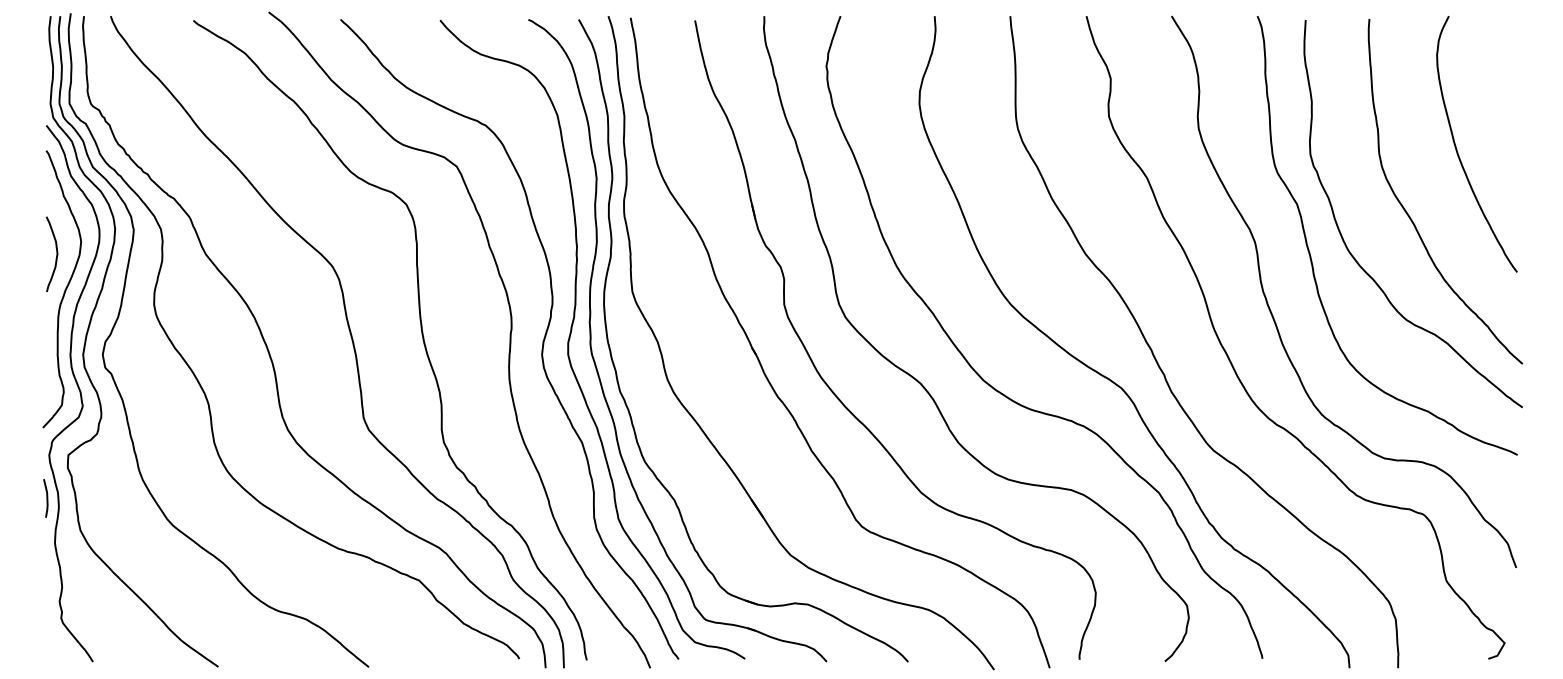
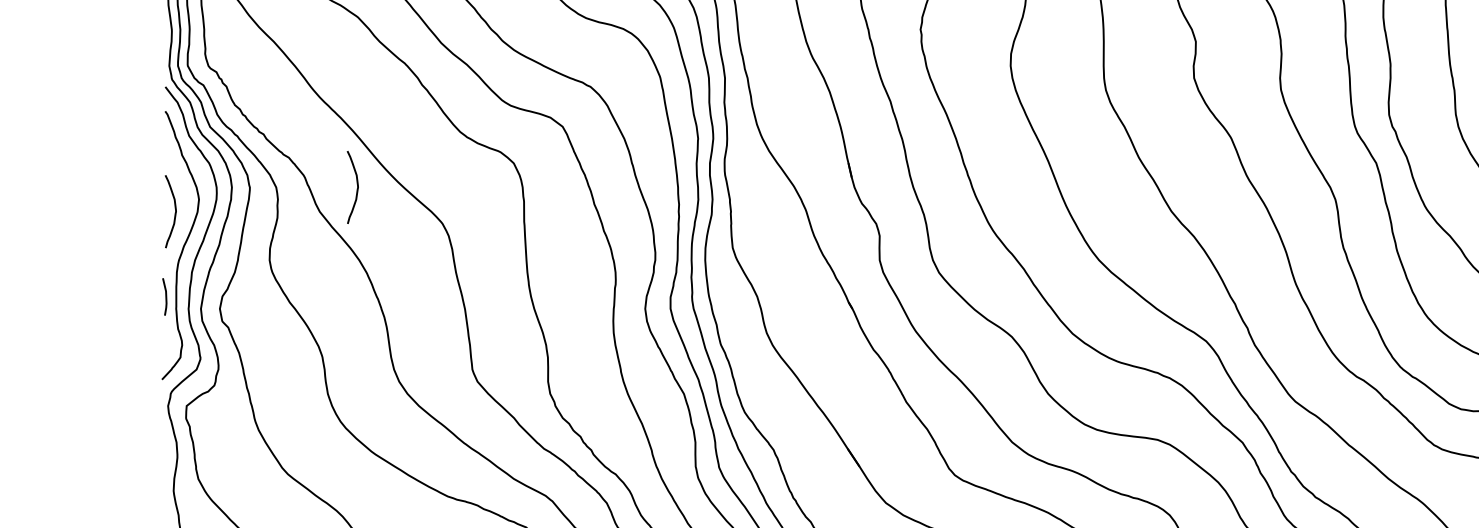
curve: (244, 229) -> (357, 187), added
line: (46, 498) -> (165, 297), moved

